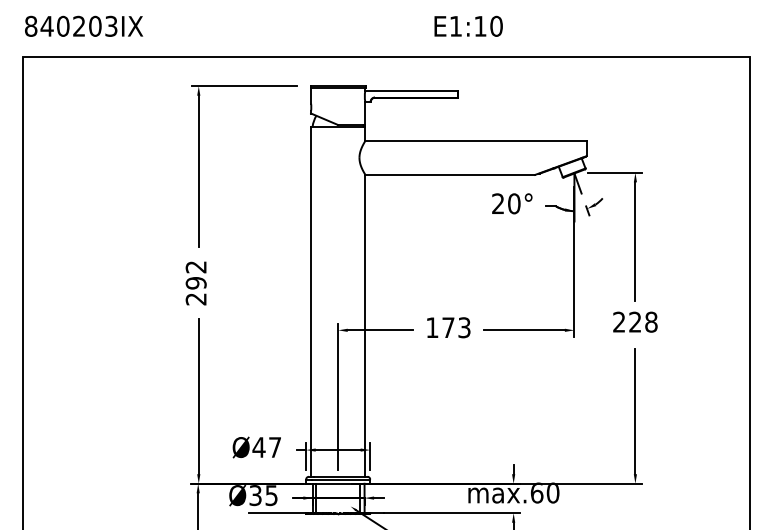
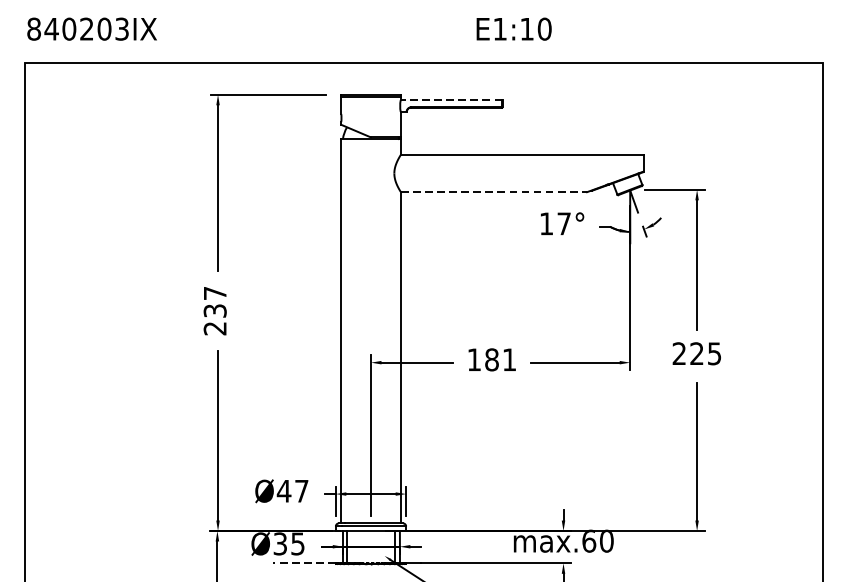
line: (411, 90) -> (451, 99), solid -> dashed
line: (450, 174) -> (494, 191), solid -> dashed
text: (506, 203) -> (555, 223), 20° -> 17°
text: (195, 275) -> (214, 302), 292 -> 237
text: (651, 321) -> (714, 352), 228 -> 225
text: (456, 327) -> (500, 359), 173 -> 181
line: (277, 513) -> (304, 563), solid -> dashed

